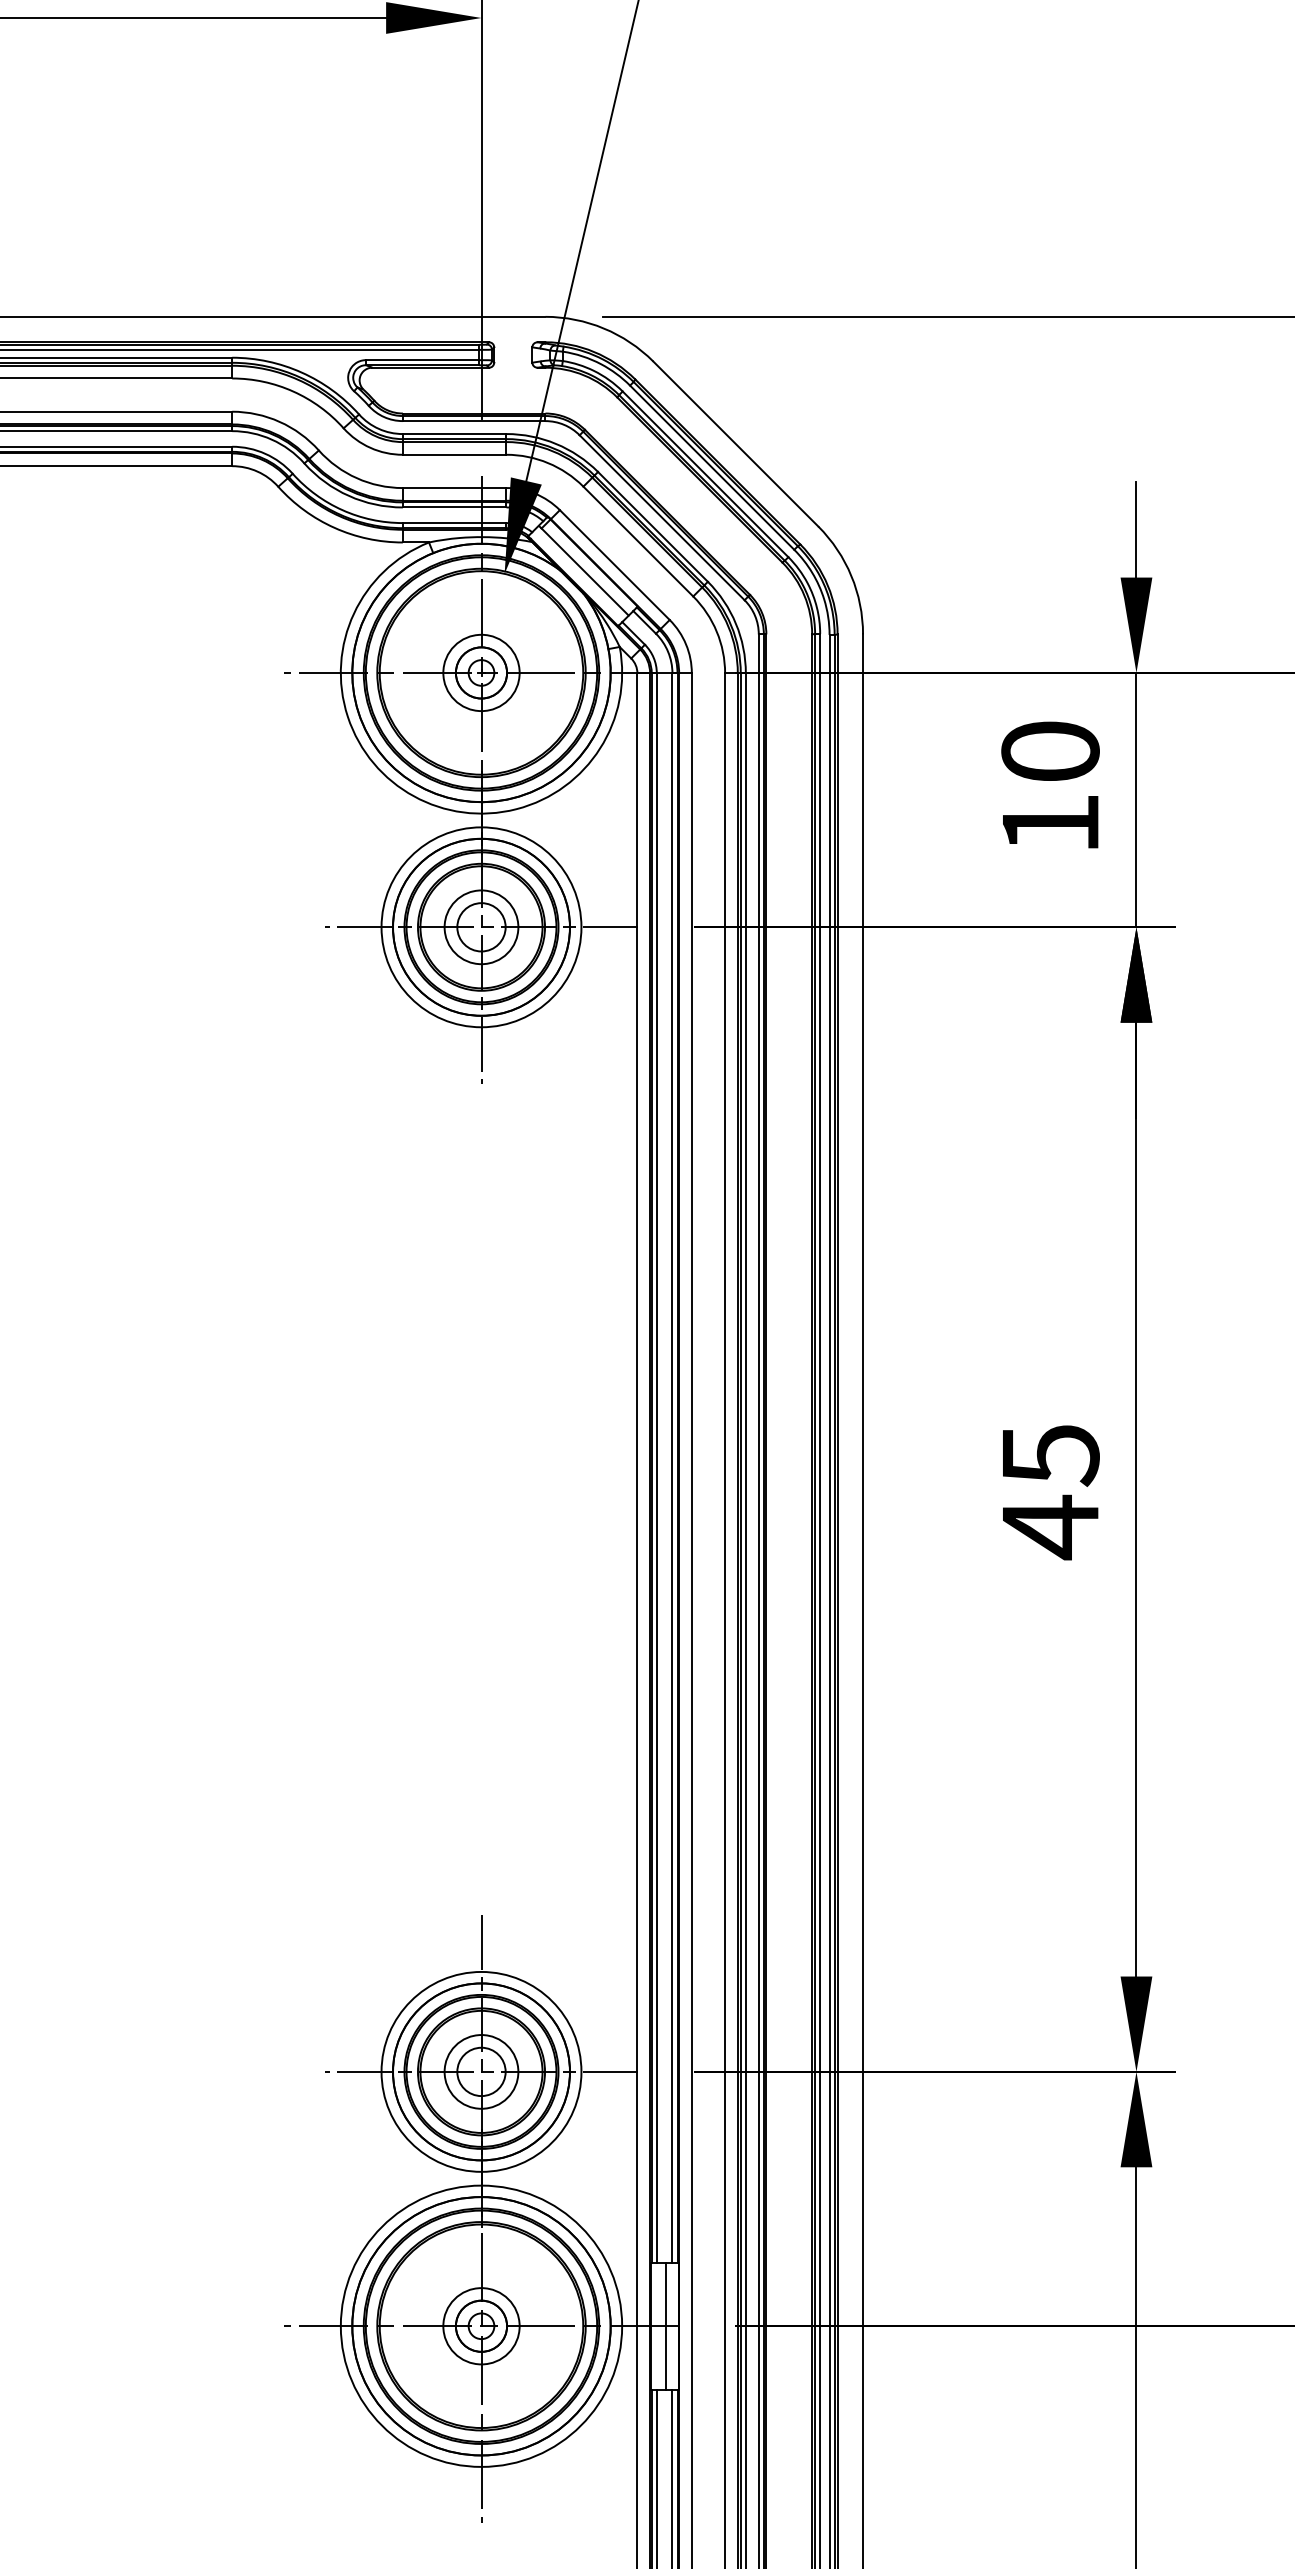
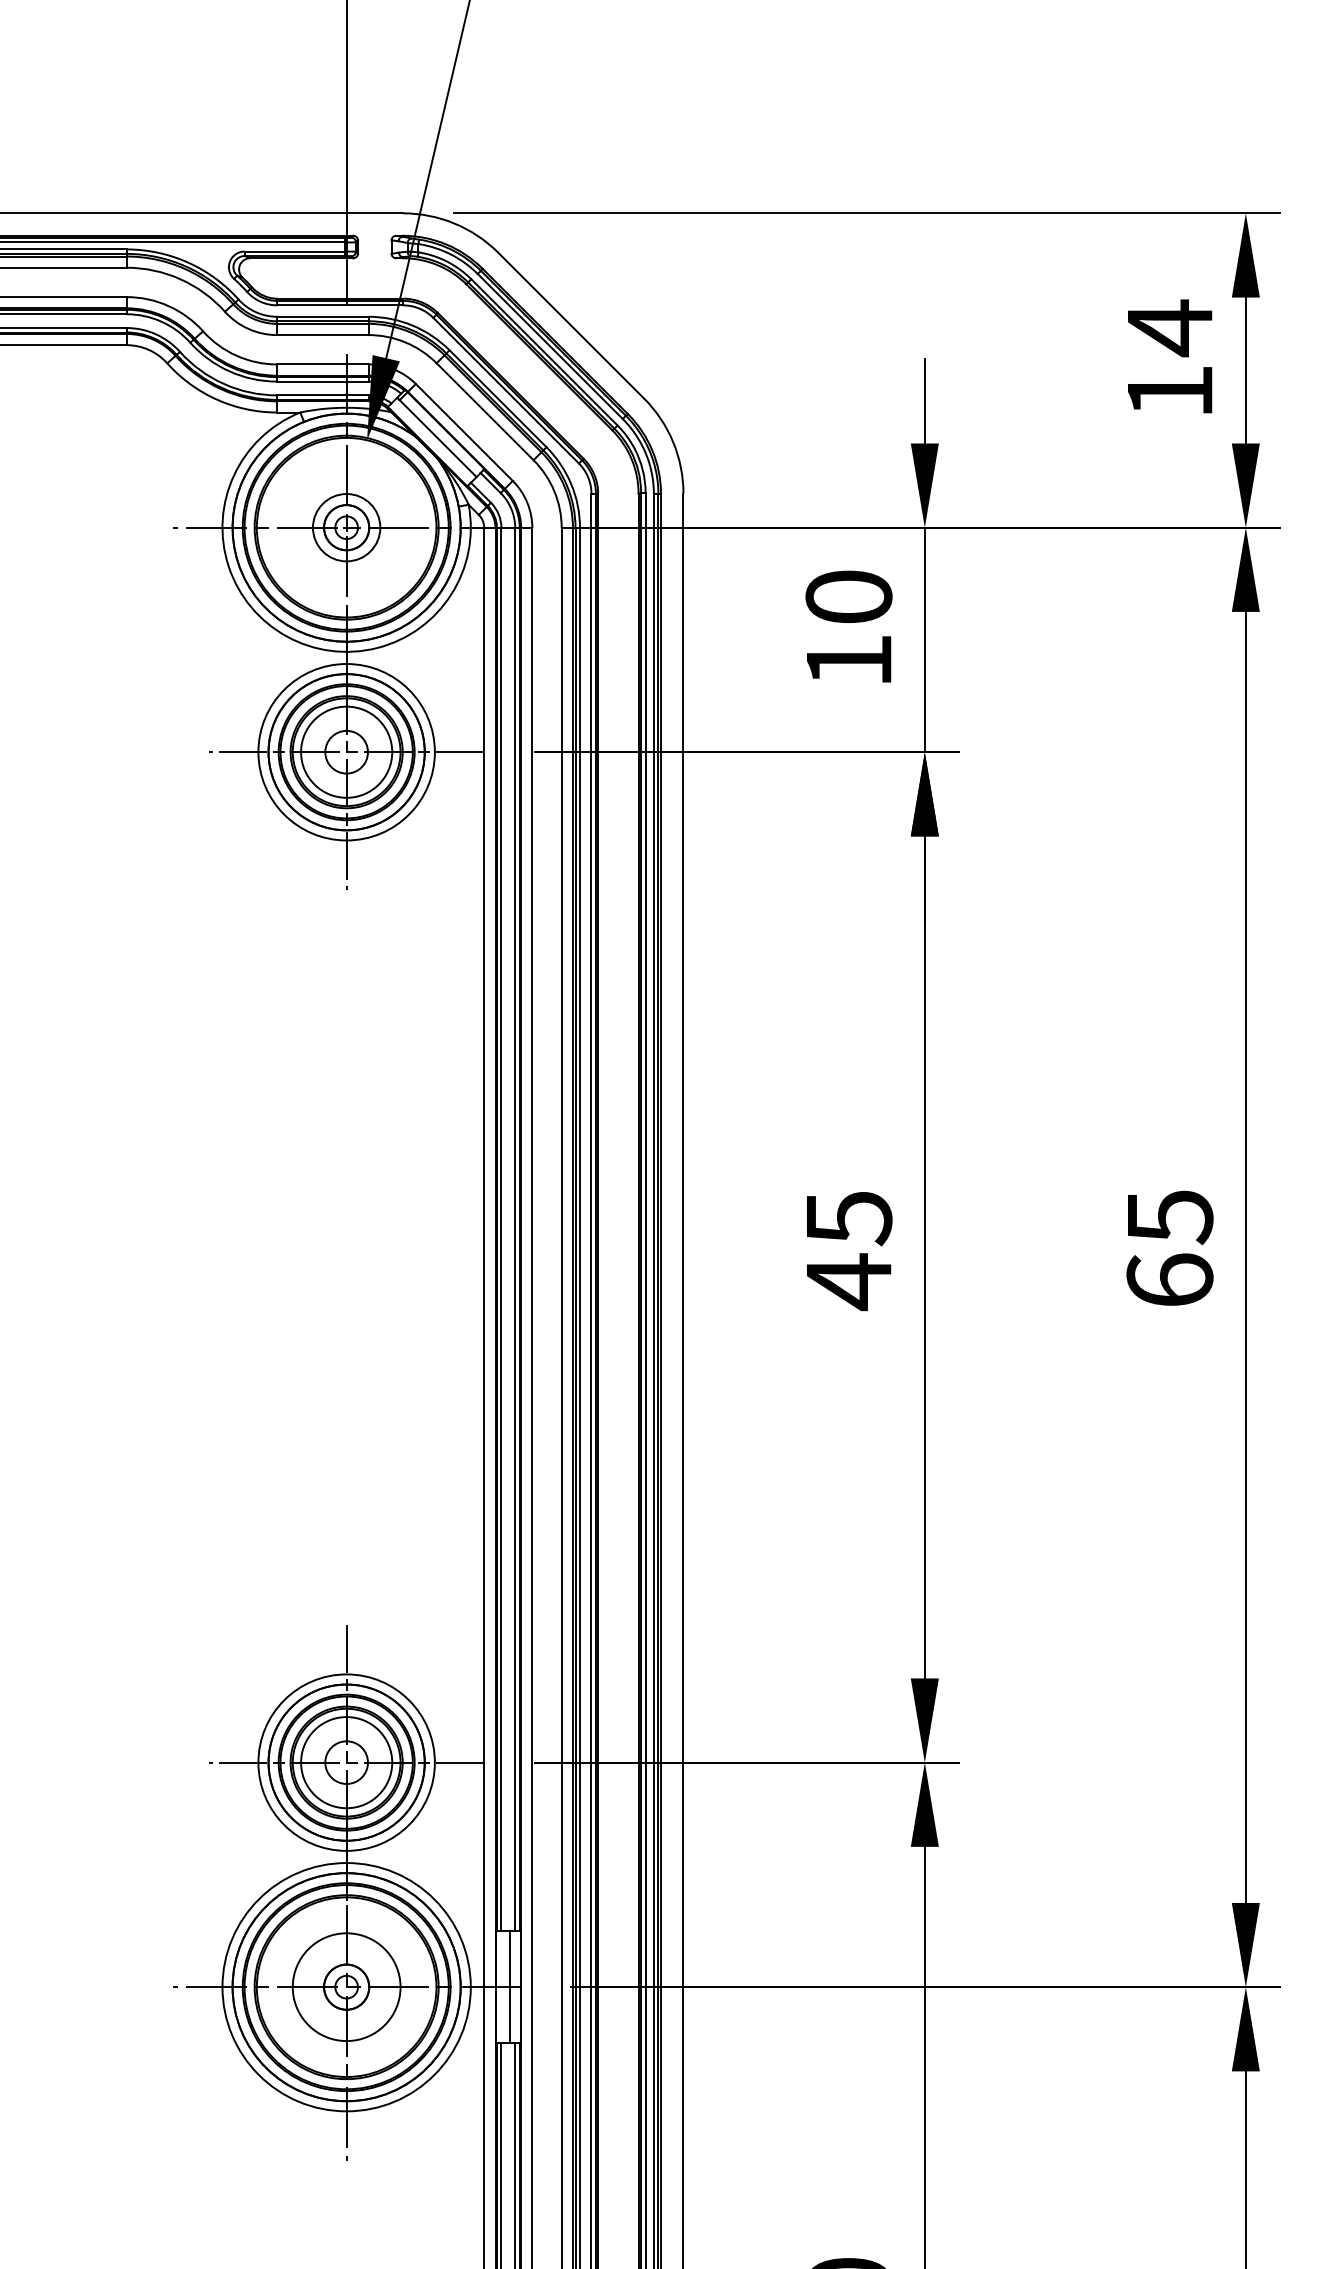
circle: (481, 926) -> (346, 751), size x1.4
circle: (481, 2071) -> (346, 1762), size x1.4
circle: (481, 2325) -> (346, 1986), size x1.6

